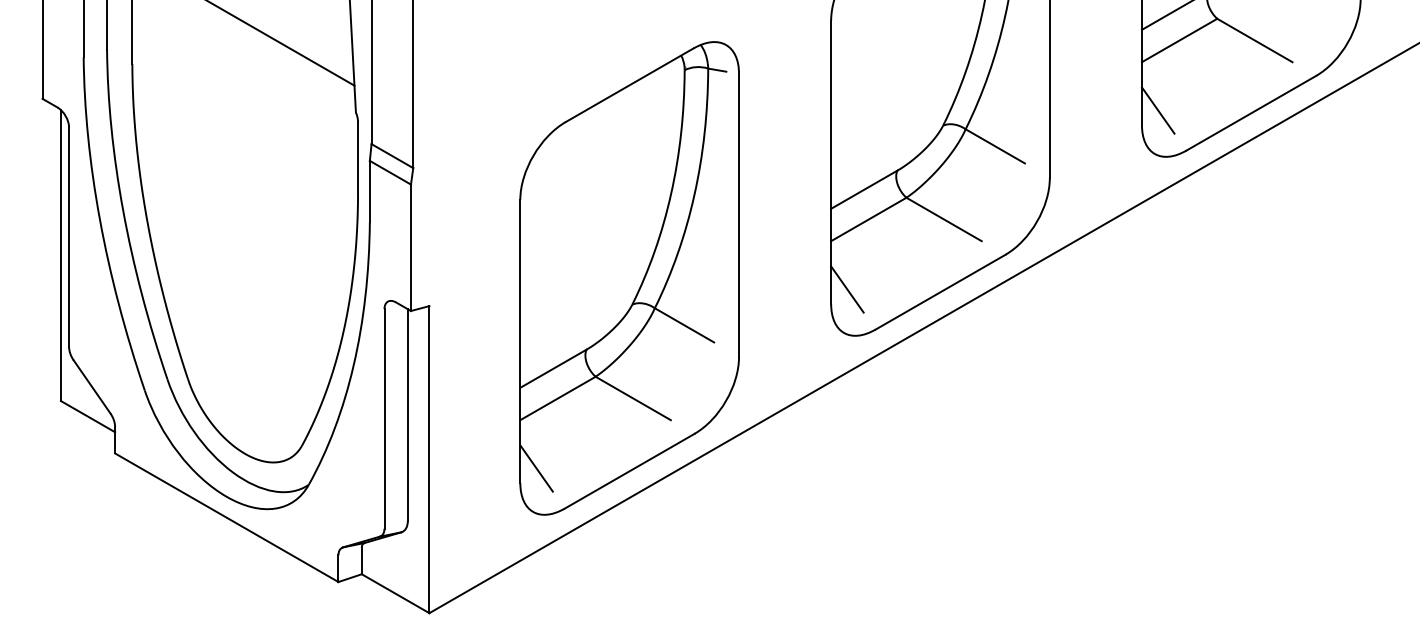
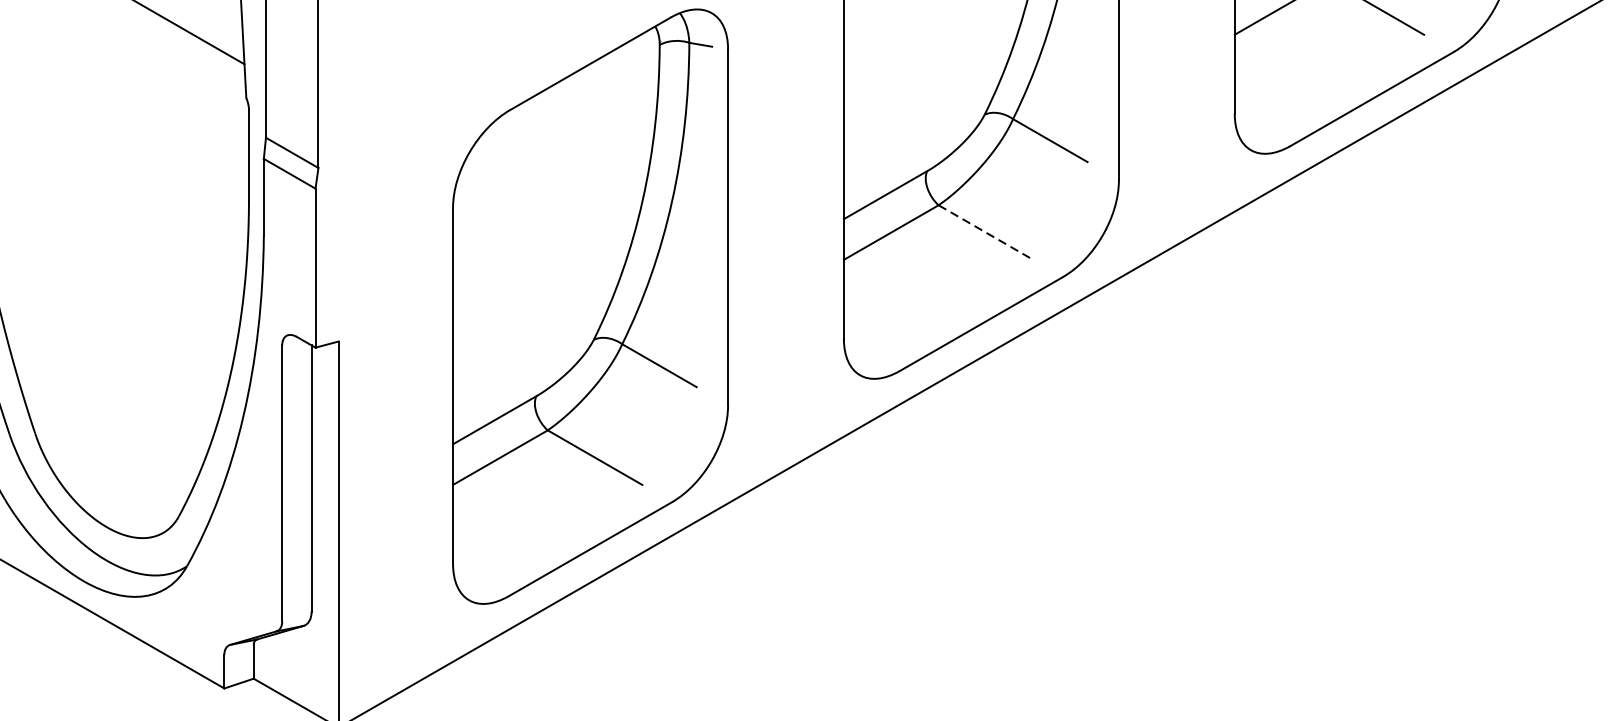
line: (1157, 110) -> (1254, 95), removed
line: (944, 219) -> (986, 232), solid -> dashed
line: (847, 289) -> (864, 320), removed
line: (536, 468) -> (473, 545), removed

